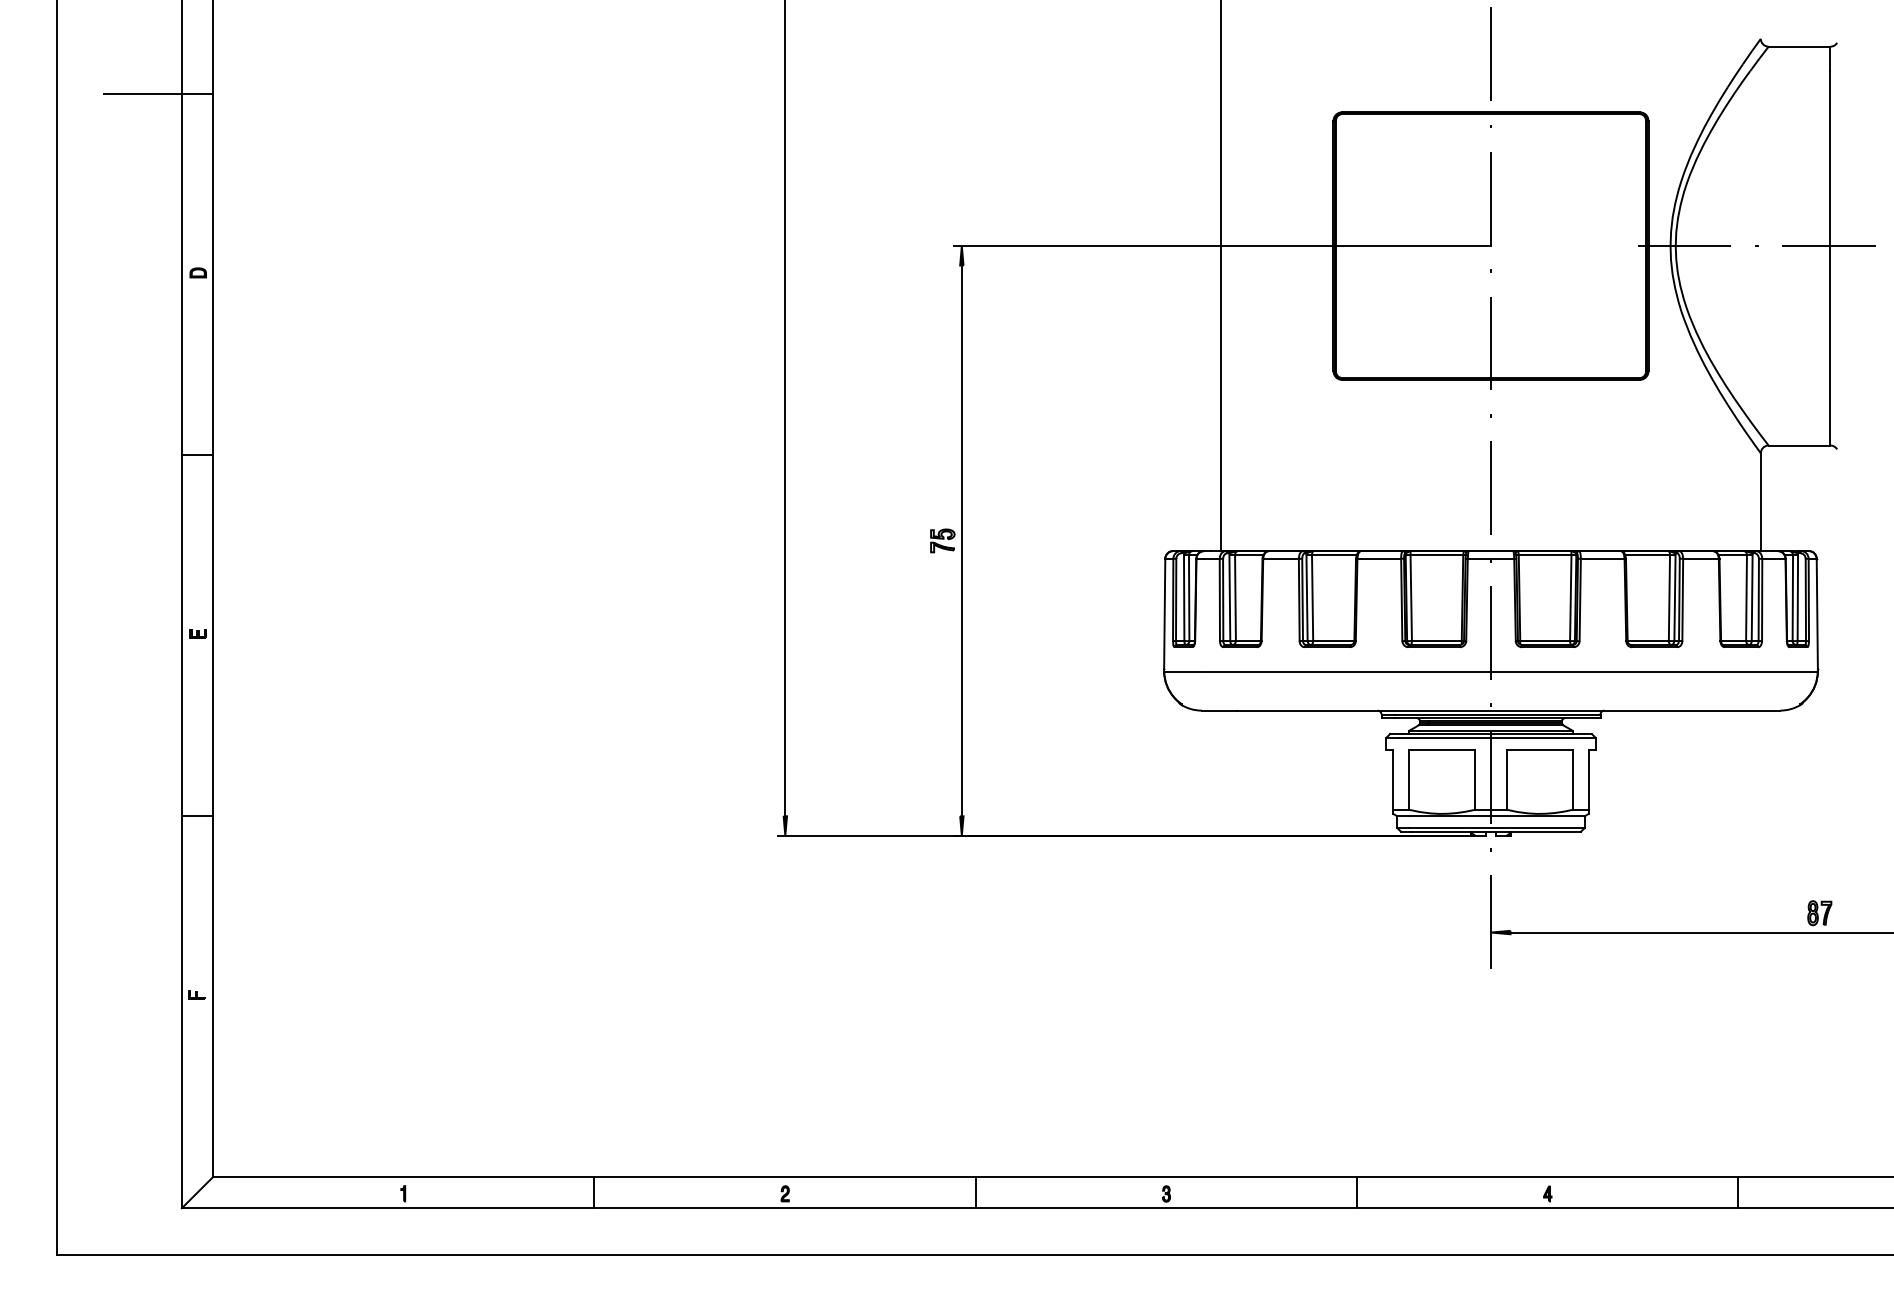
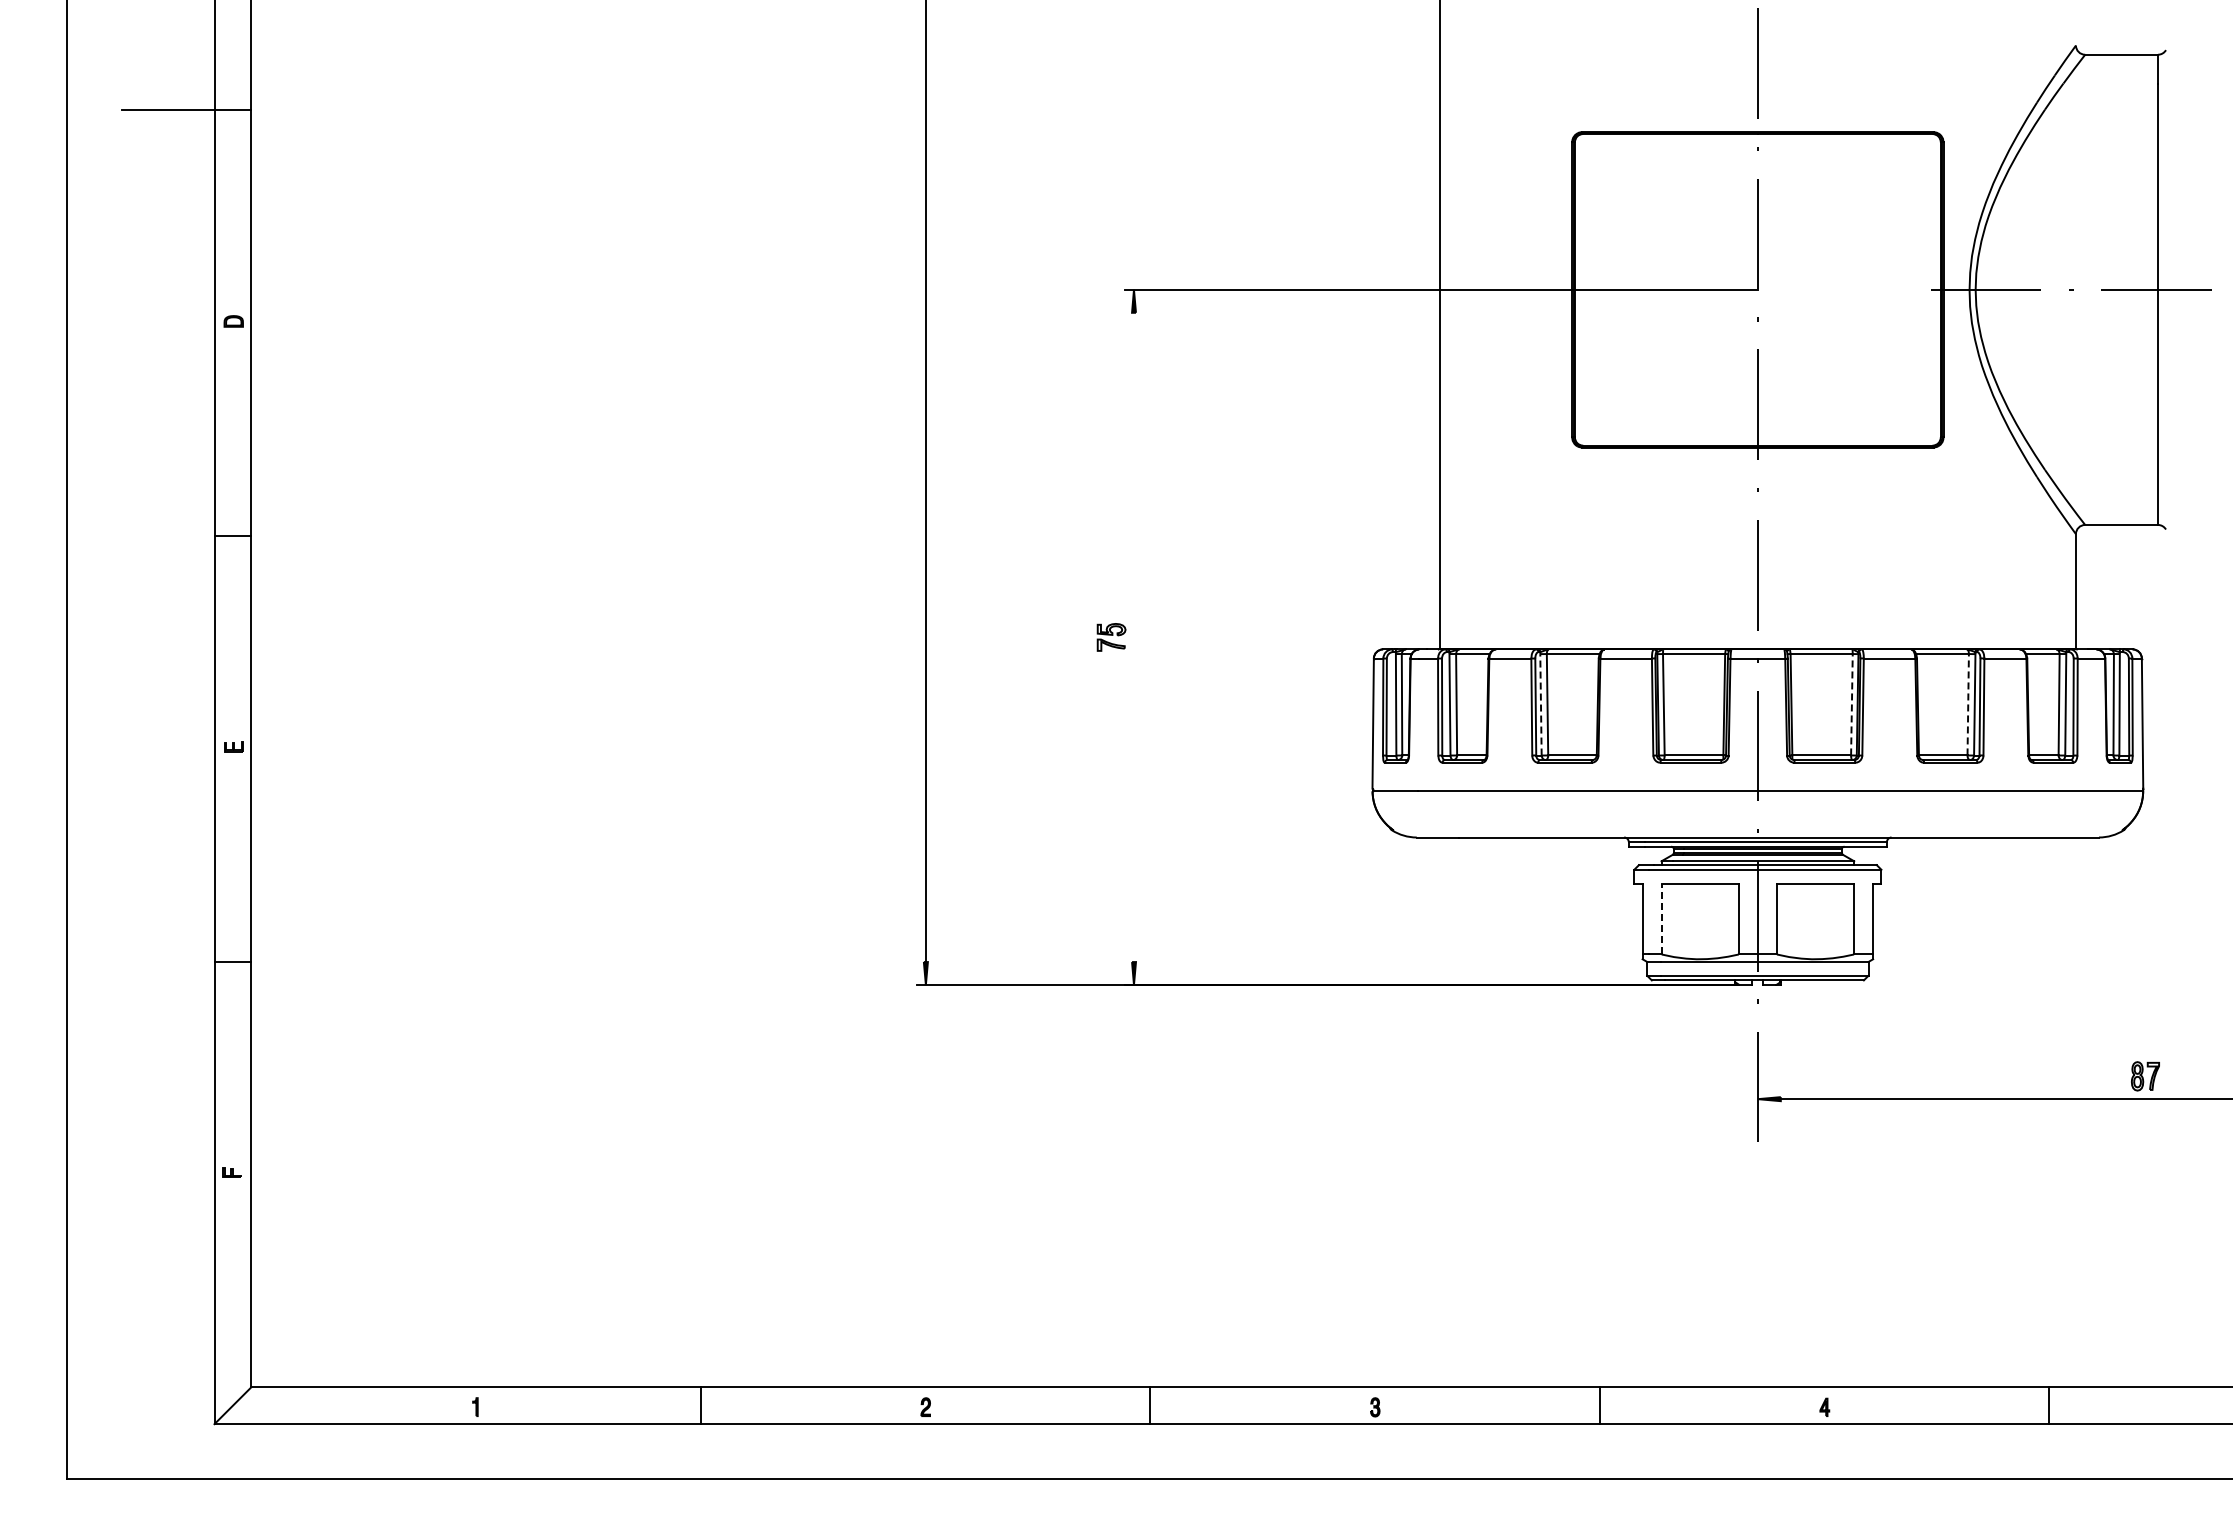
line: (961, 540) -> (1133, 637), removed
line: (1306, 597) -> (1540, 704), solid -> dashed
line: (1570, 597) -> (1851, 704), solid -> dashed
line: (1669, 597) -> (1968, 704), solid -> dashed
line: (1409, 779) -> (1661, 918), solid -> dashed

